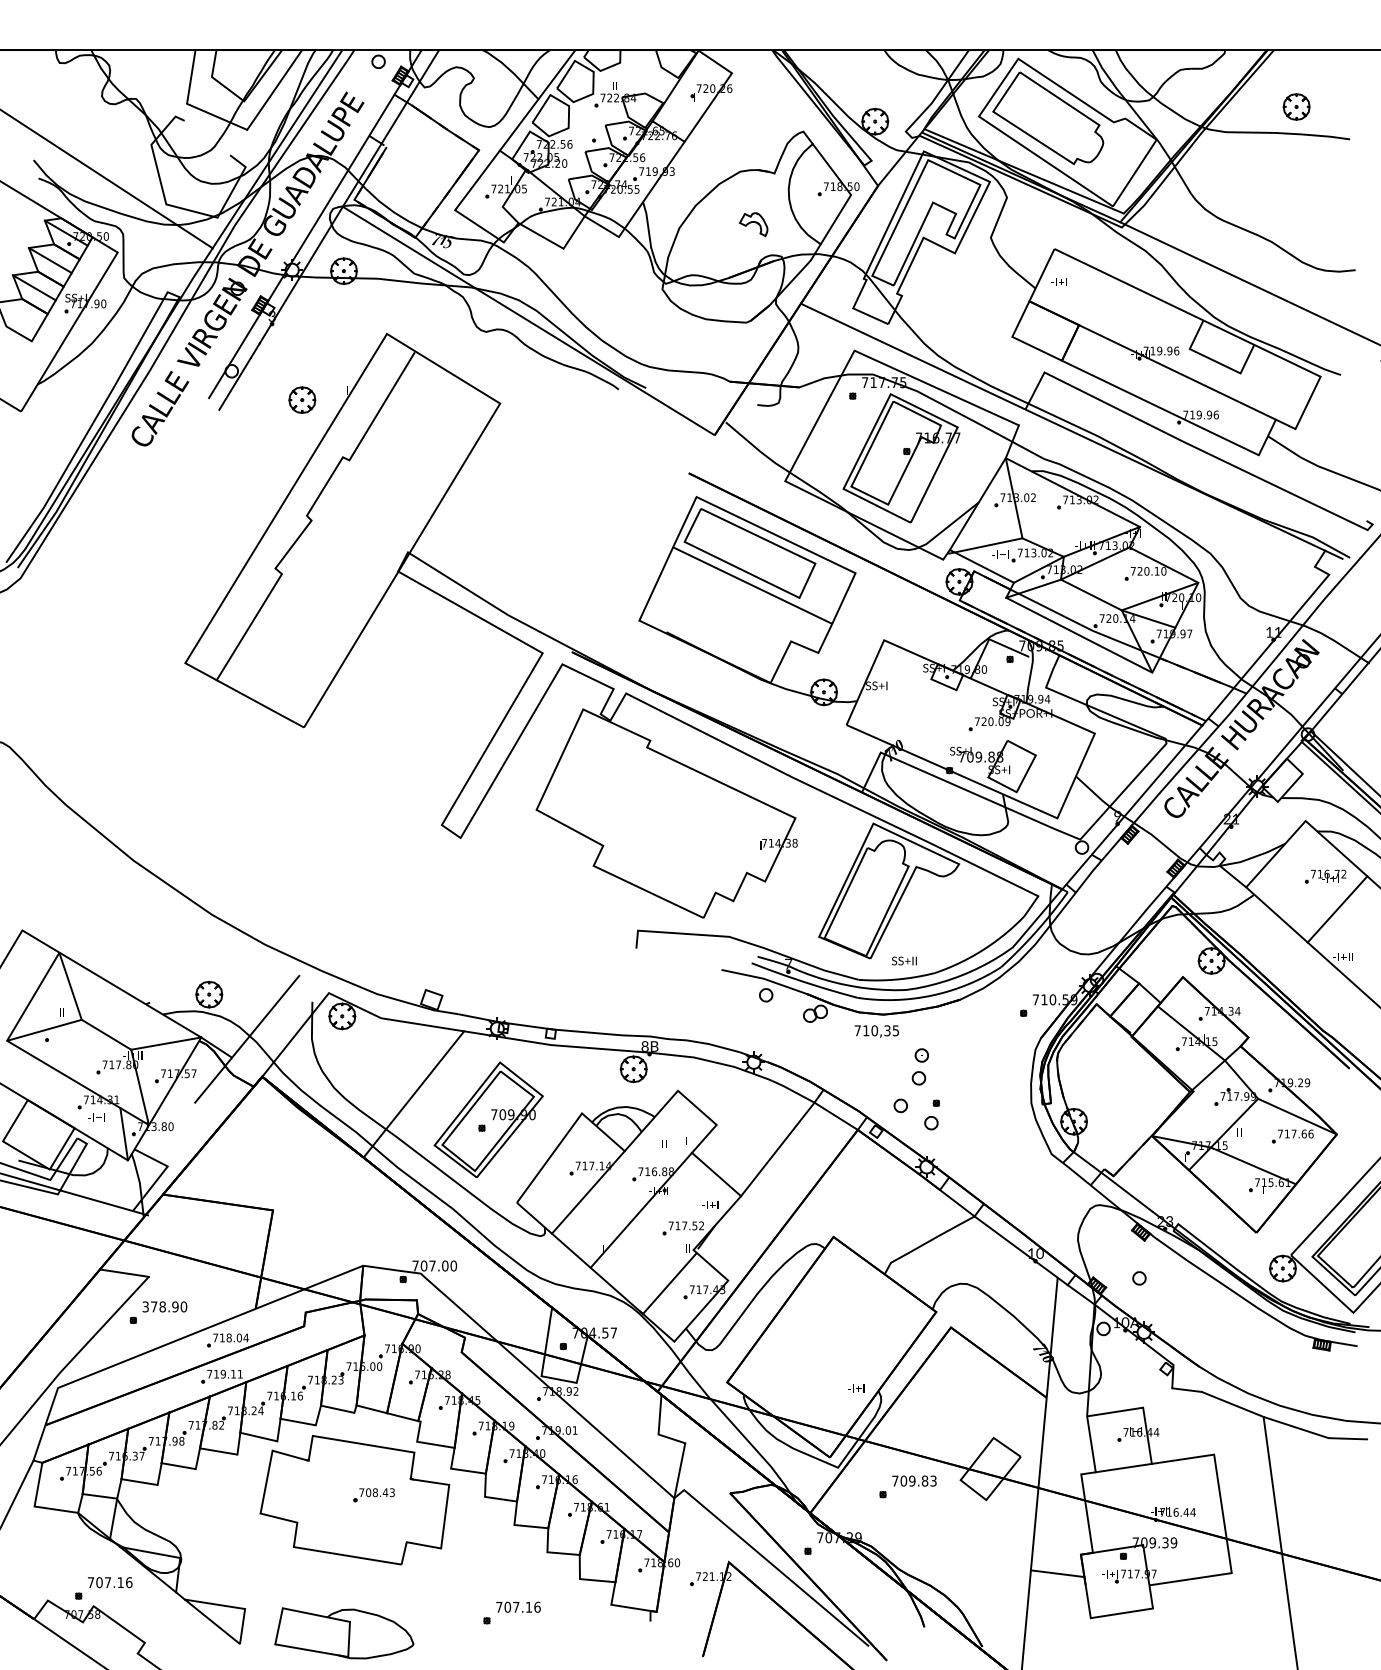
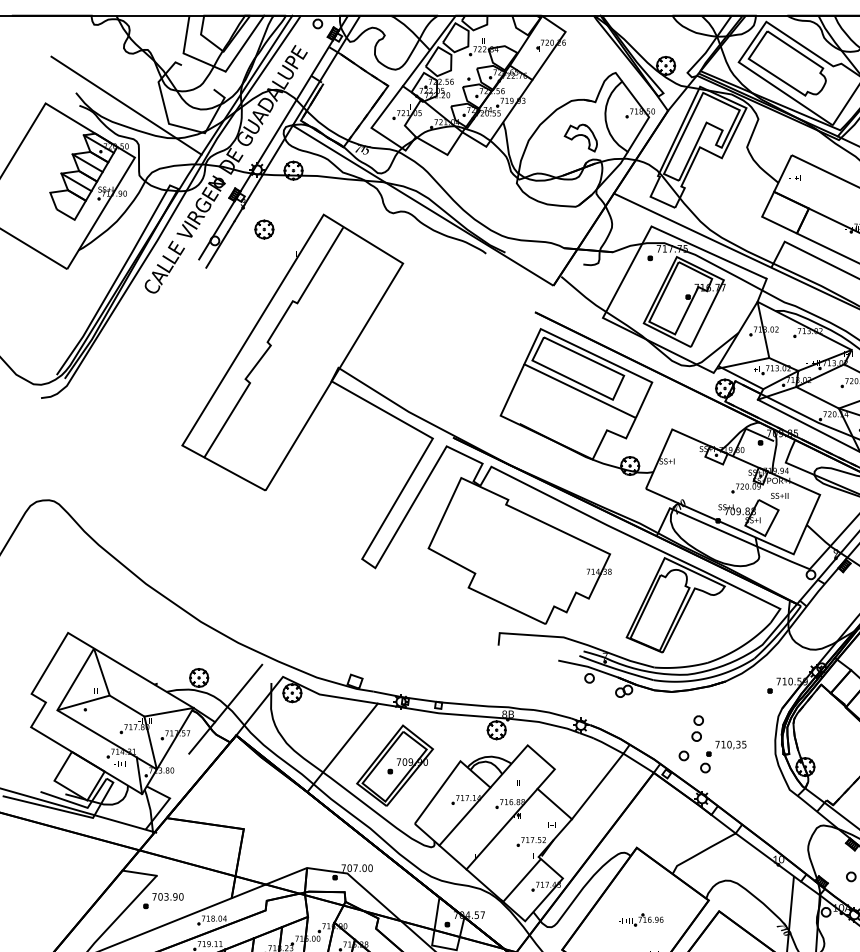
part: (753, 224) -> (580, 137), size x1.67
part: (302, 399) -> (264, 229), moved
text: (903, 960) -> (779, 495), moved
text: (876, 1031) -> (730, 745), moved
text: (153, 1306) -> (160, 896), 378.90 -> 703.90
part: (839, 1339) -> (640, 919), added

